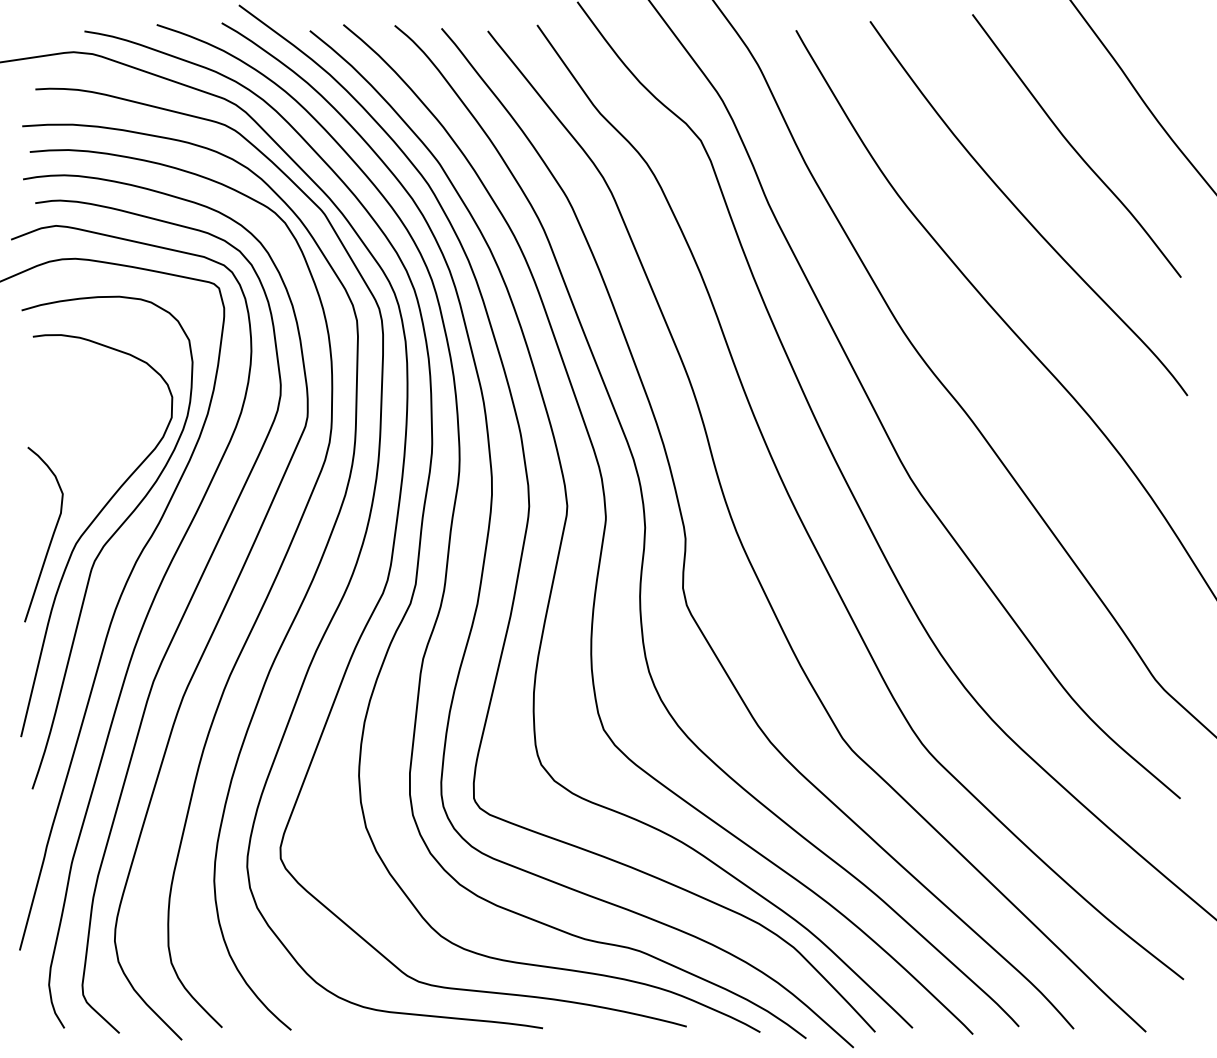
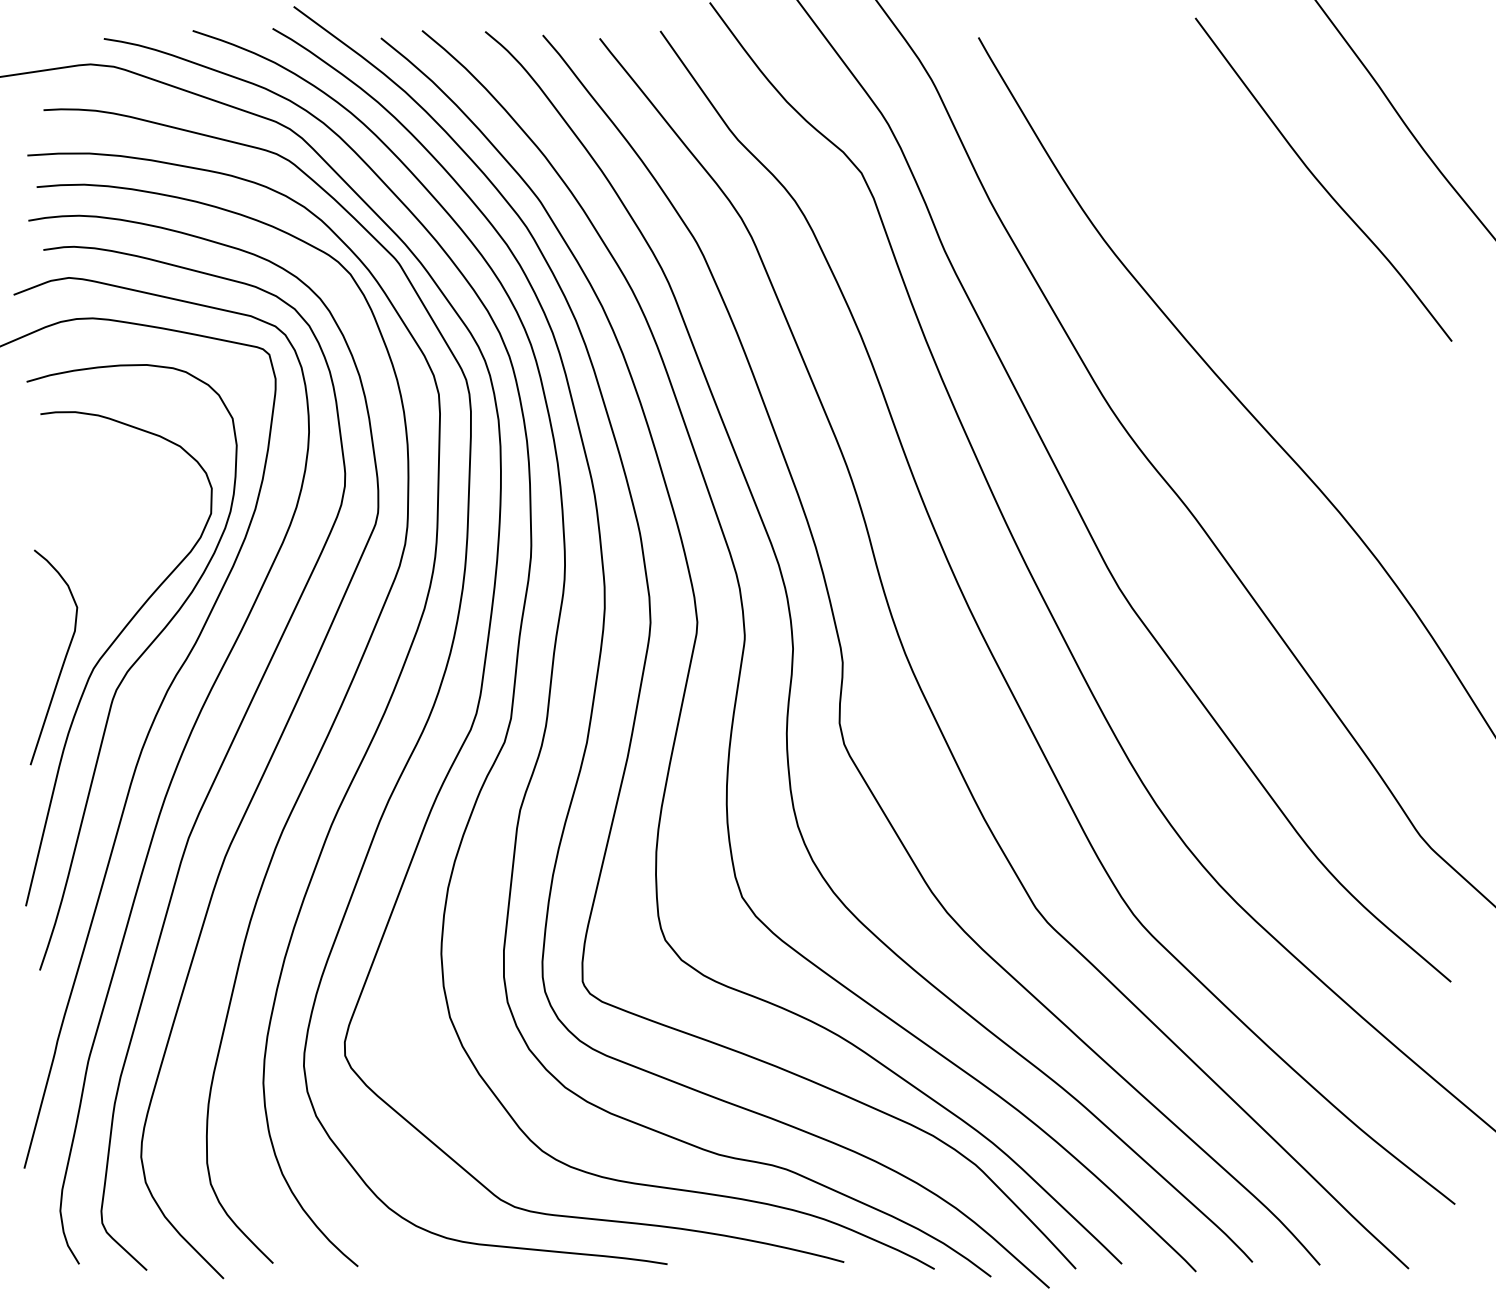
curve: (1022, 213) -> (1256, 262), removed

